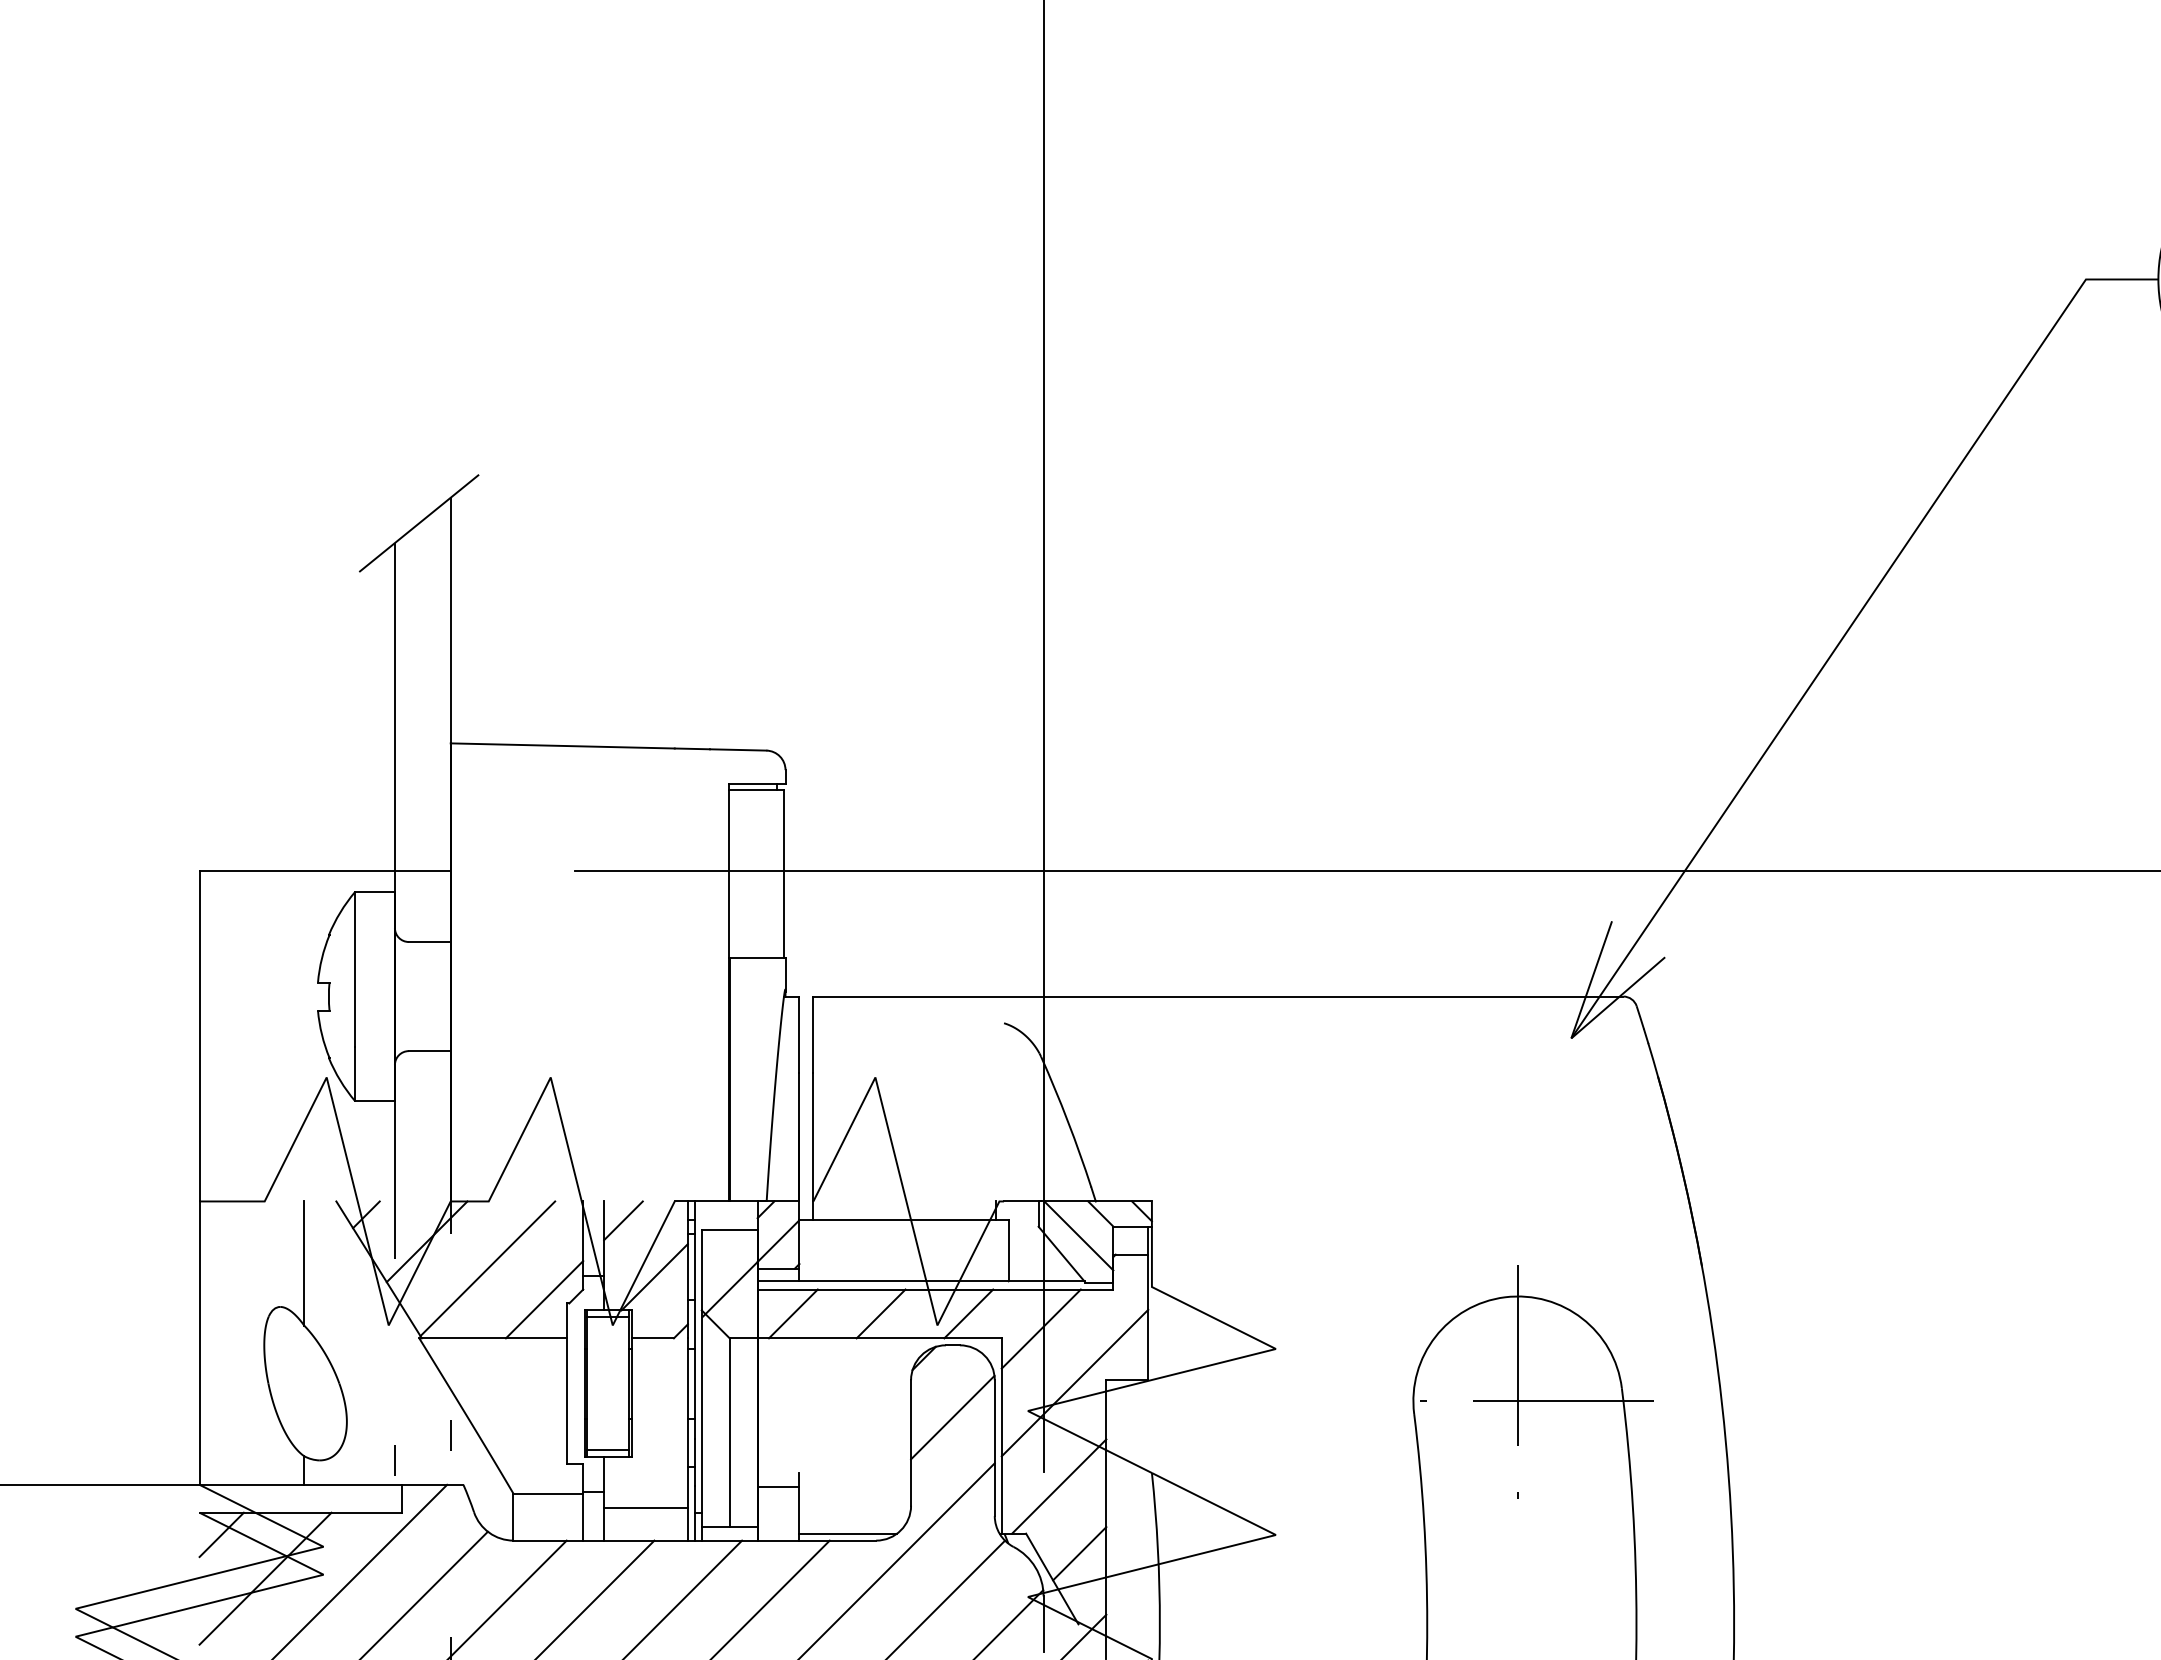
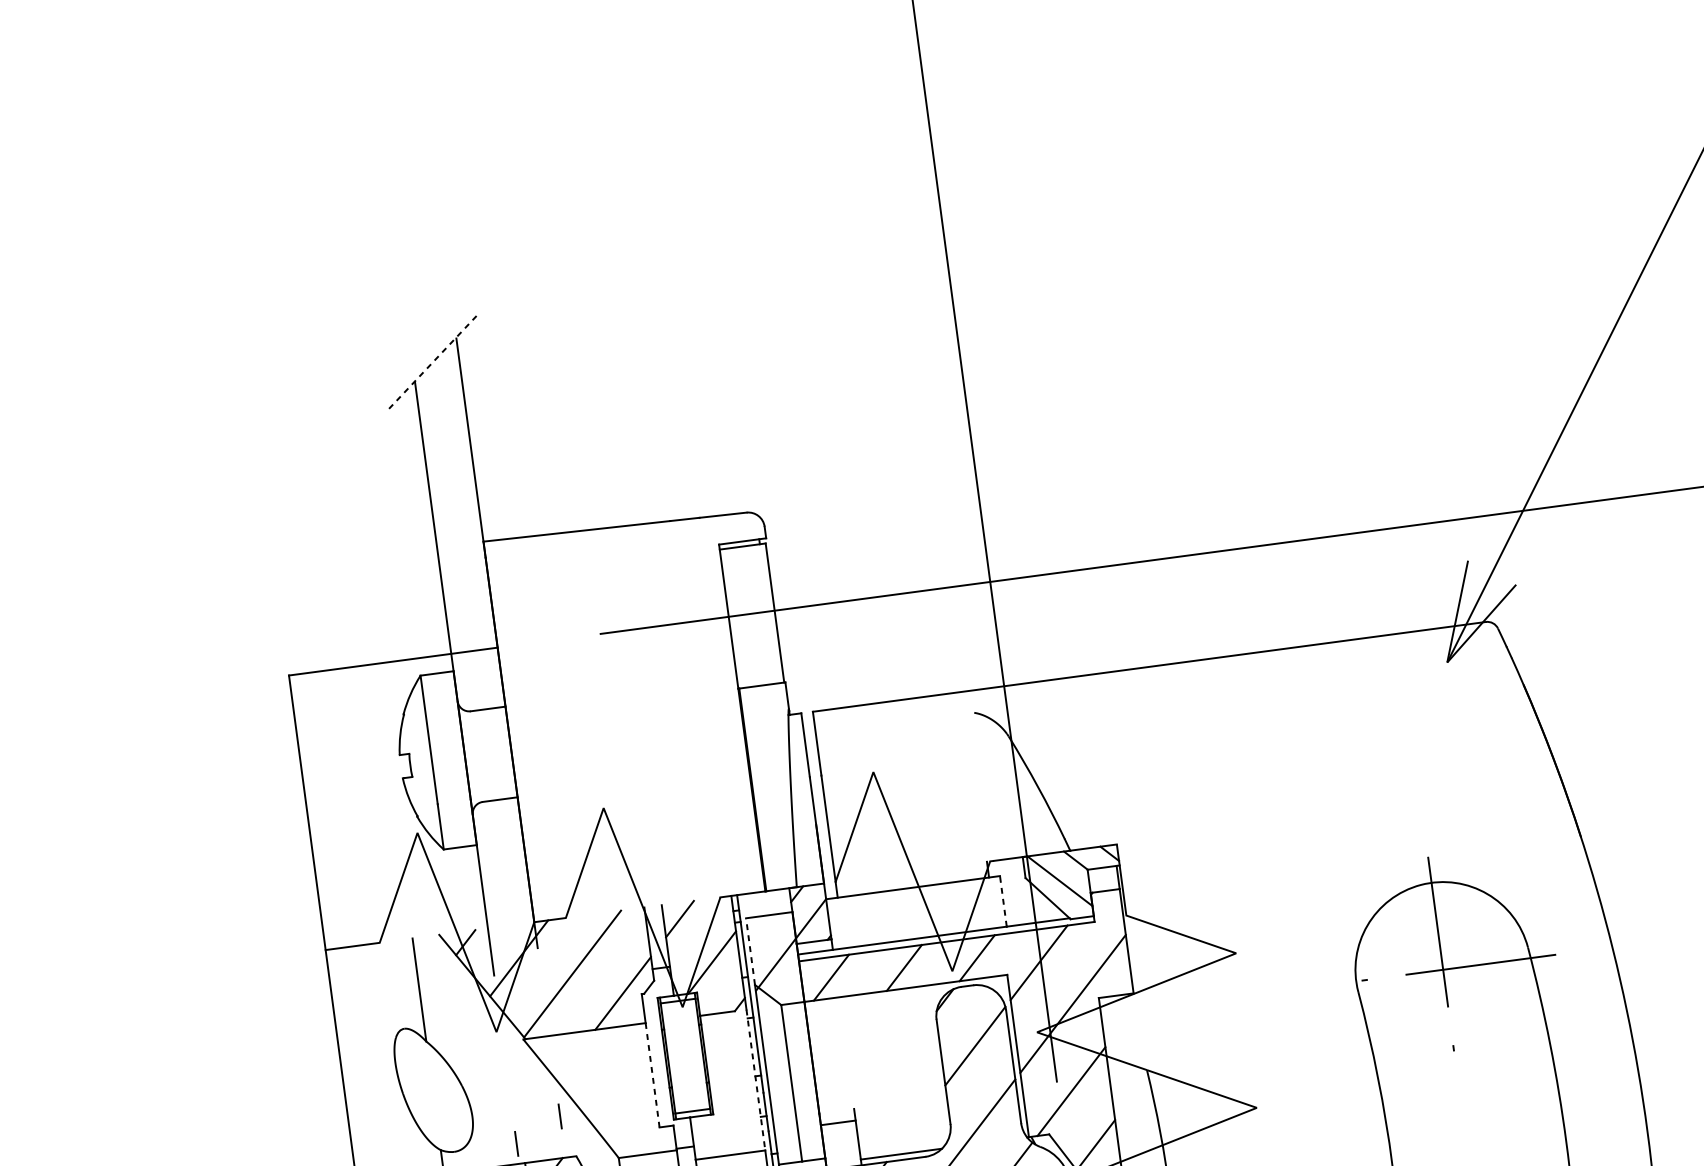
line: (419, 523) -> (433, 362), solid -> dashed
line: (1008, 1250) -> (1003, 901), solid -> dashed
line: (701, 1269) -> (750, 950), solid -> dashed
line: (566, 1401) -> (652, 1075), solid -> dashed
line: (687, 1423) -> (755, 1080), solid -> dashed

